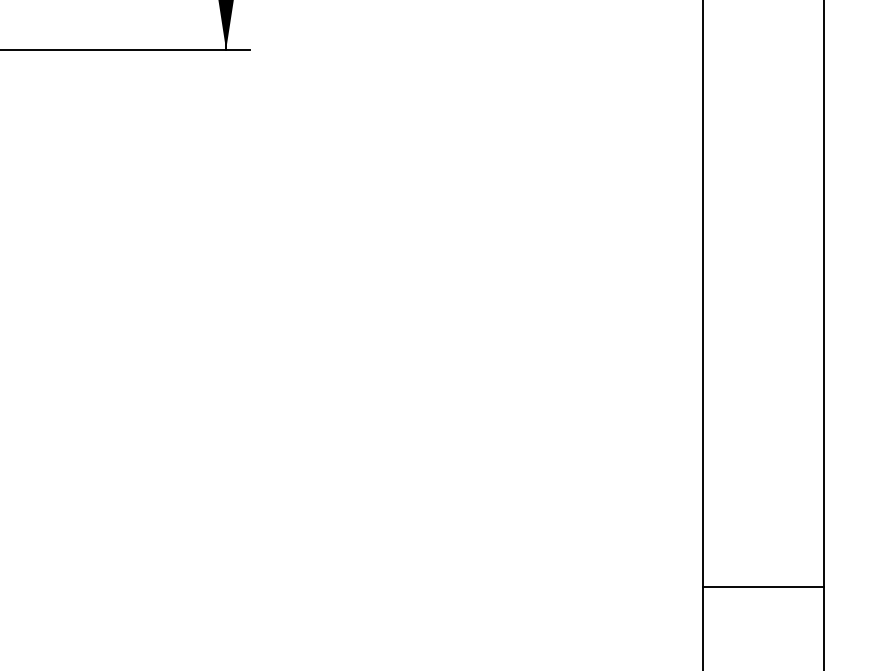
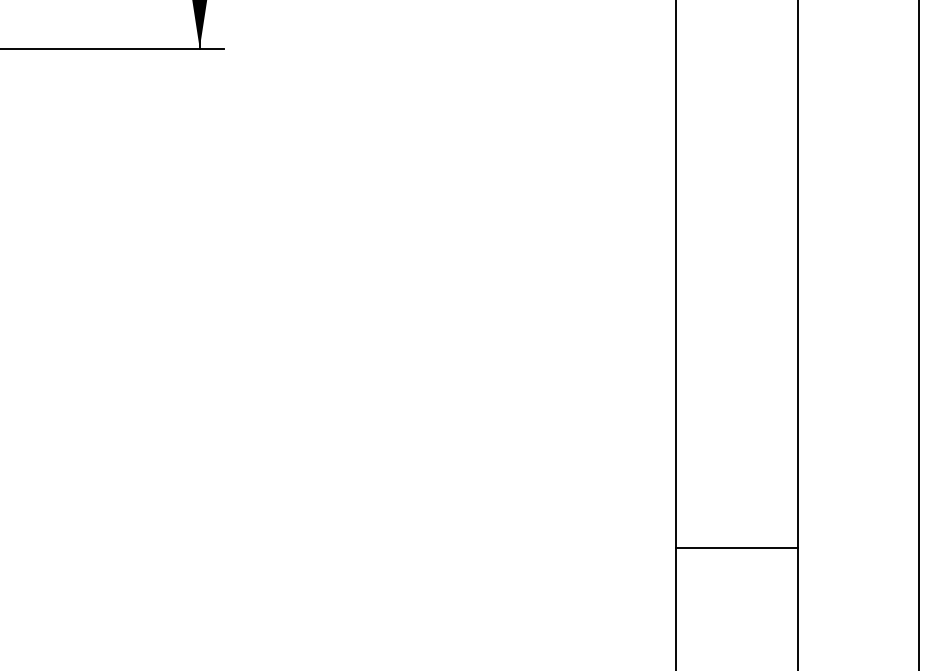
line: (762, 587) -> (736, 548), moved

